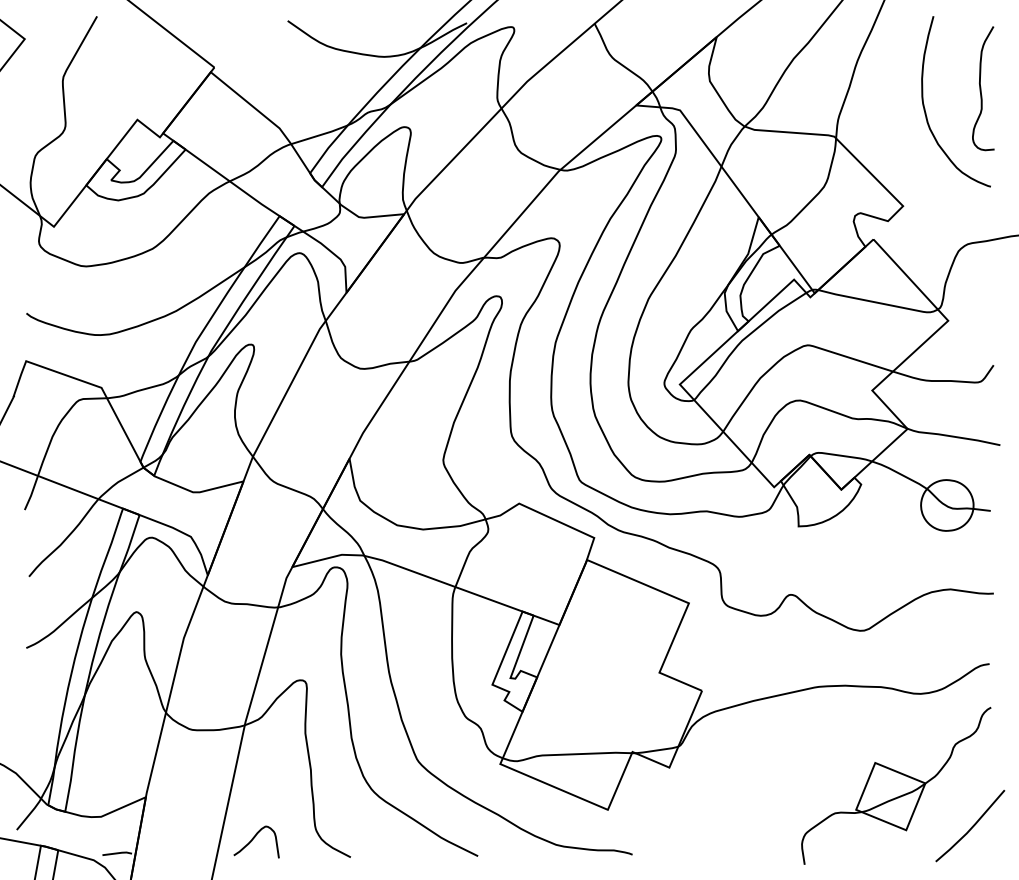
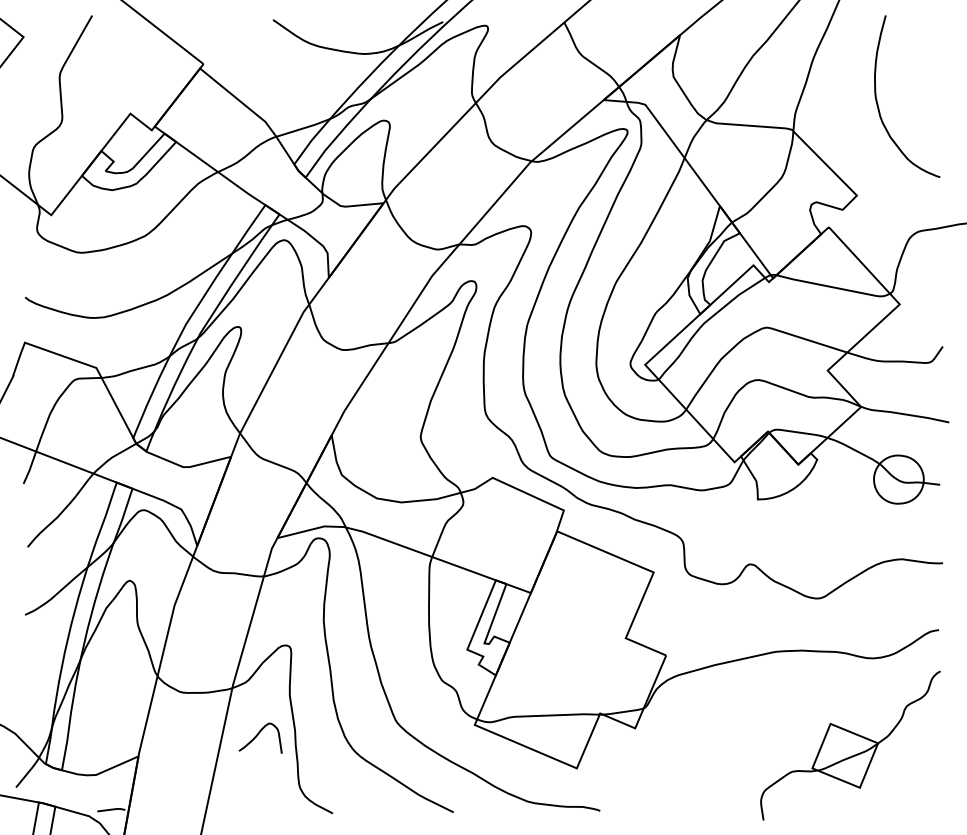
curve: (981, 88) -> (931, 83), removed
line: (971, 826) -> (921, 784), removed
curve: (254, 838) -> (258, 734), moved

